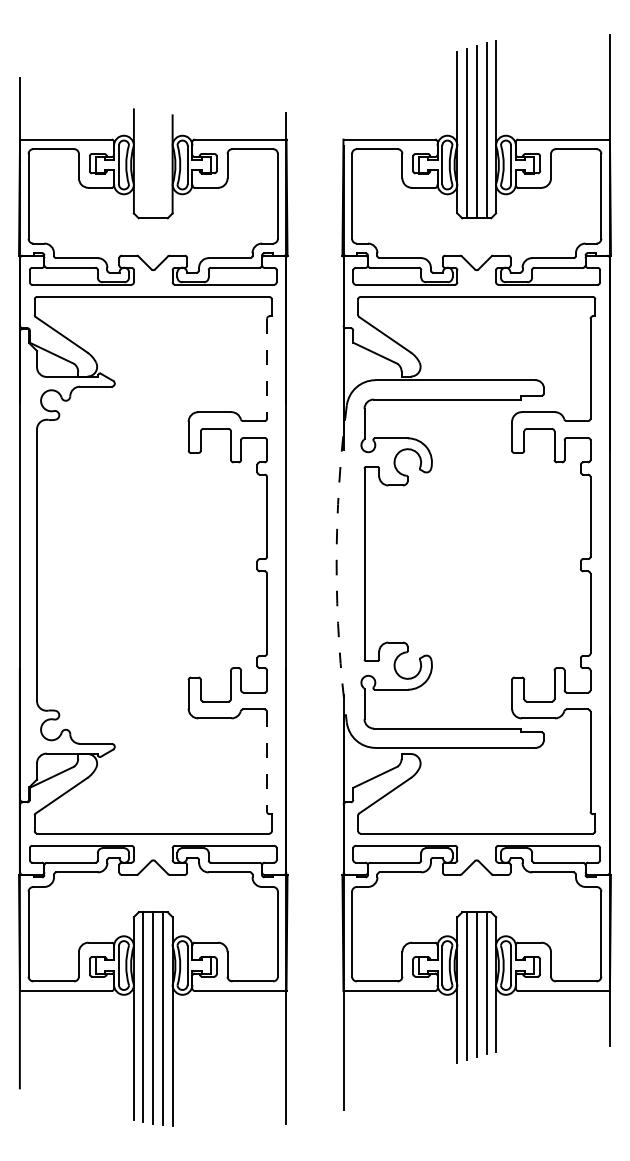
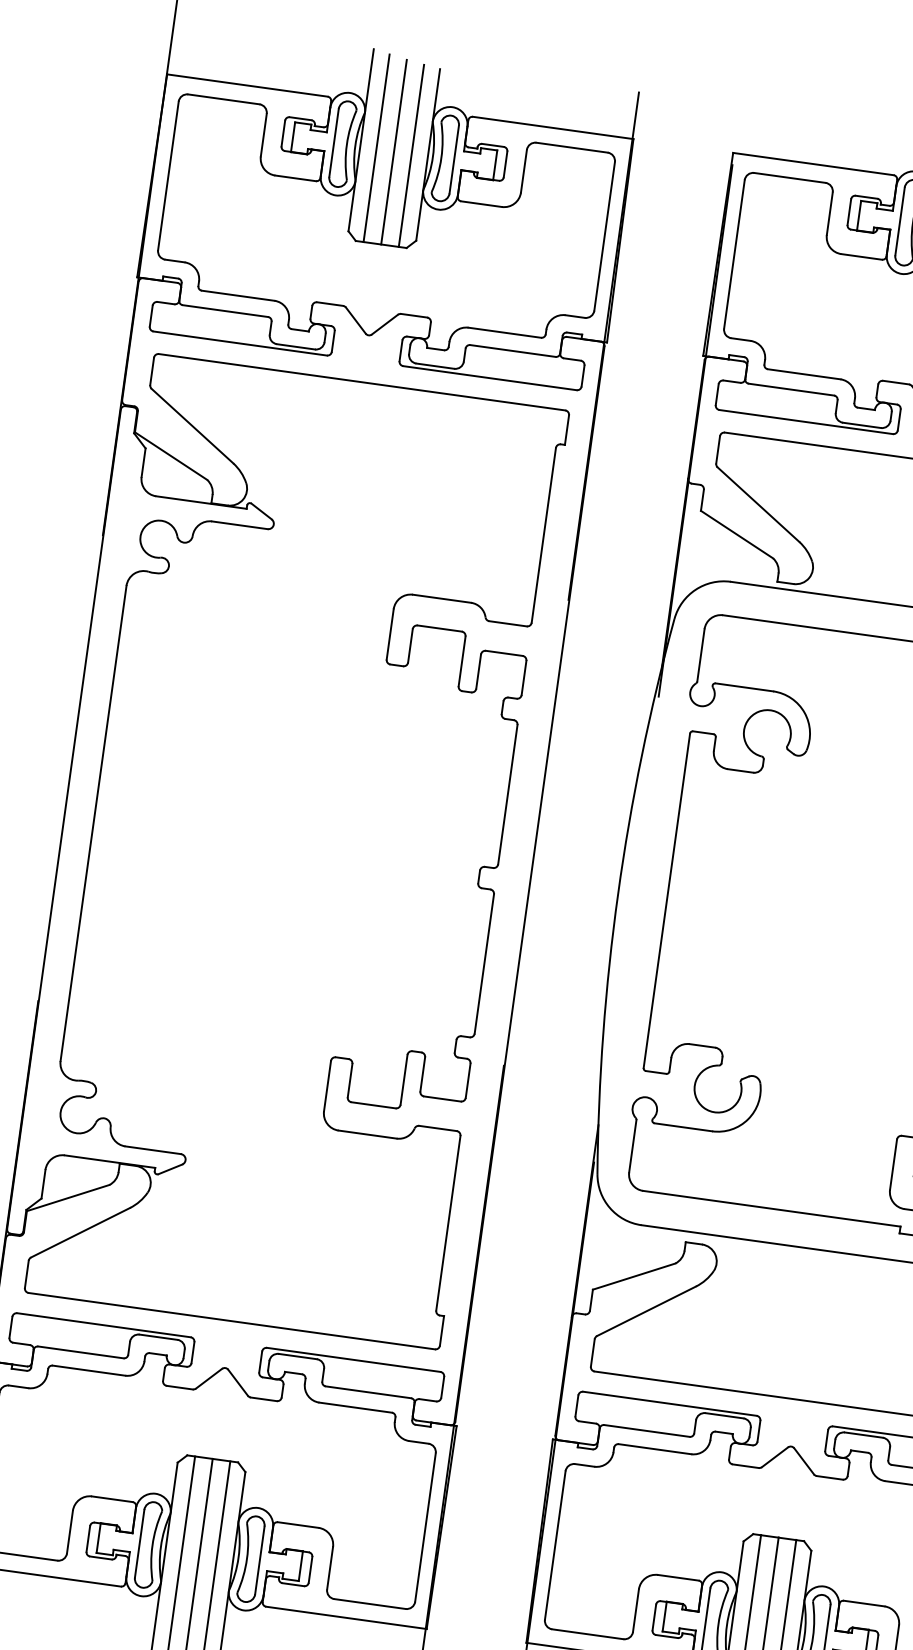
line: (143, 164) -> (377, 148), added
line: (153, 165) -> (394, 152), added
line: (163, 166) -> (411, 156), added
line: (267, 368) -> (544, 535), dashed -> solid
arc: (336, 564) -> (617, 894), dashed -> solid
line: (267, 761) -> (449, 1222), dashed -> solid

